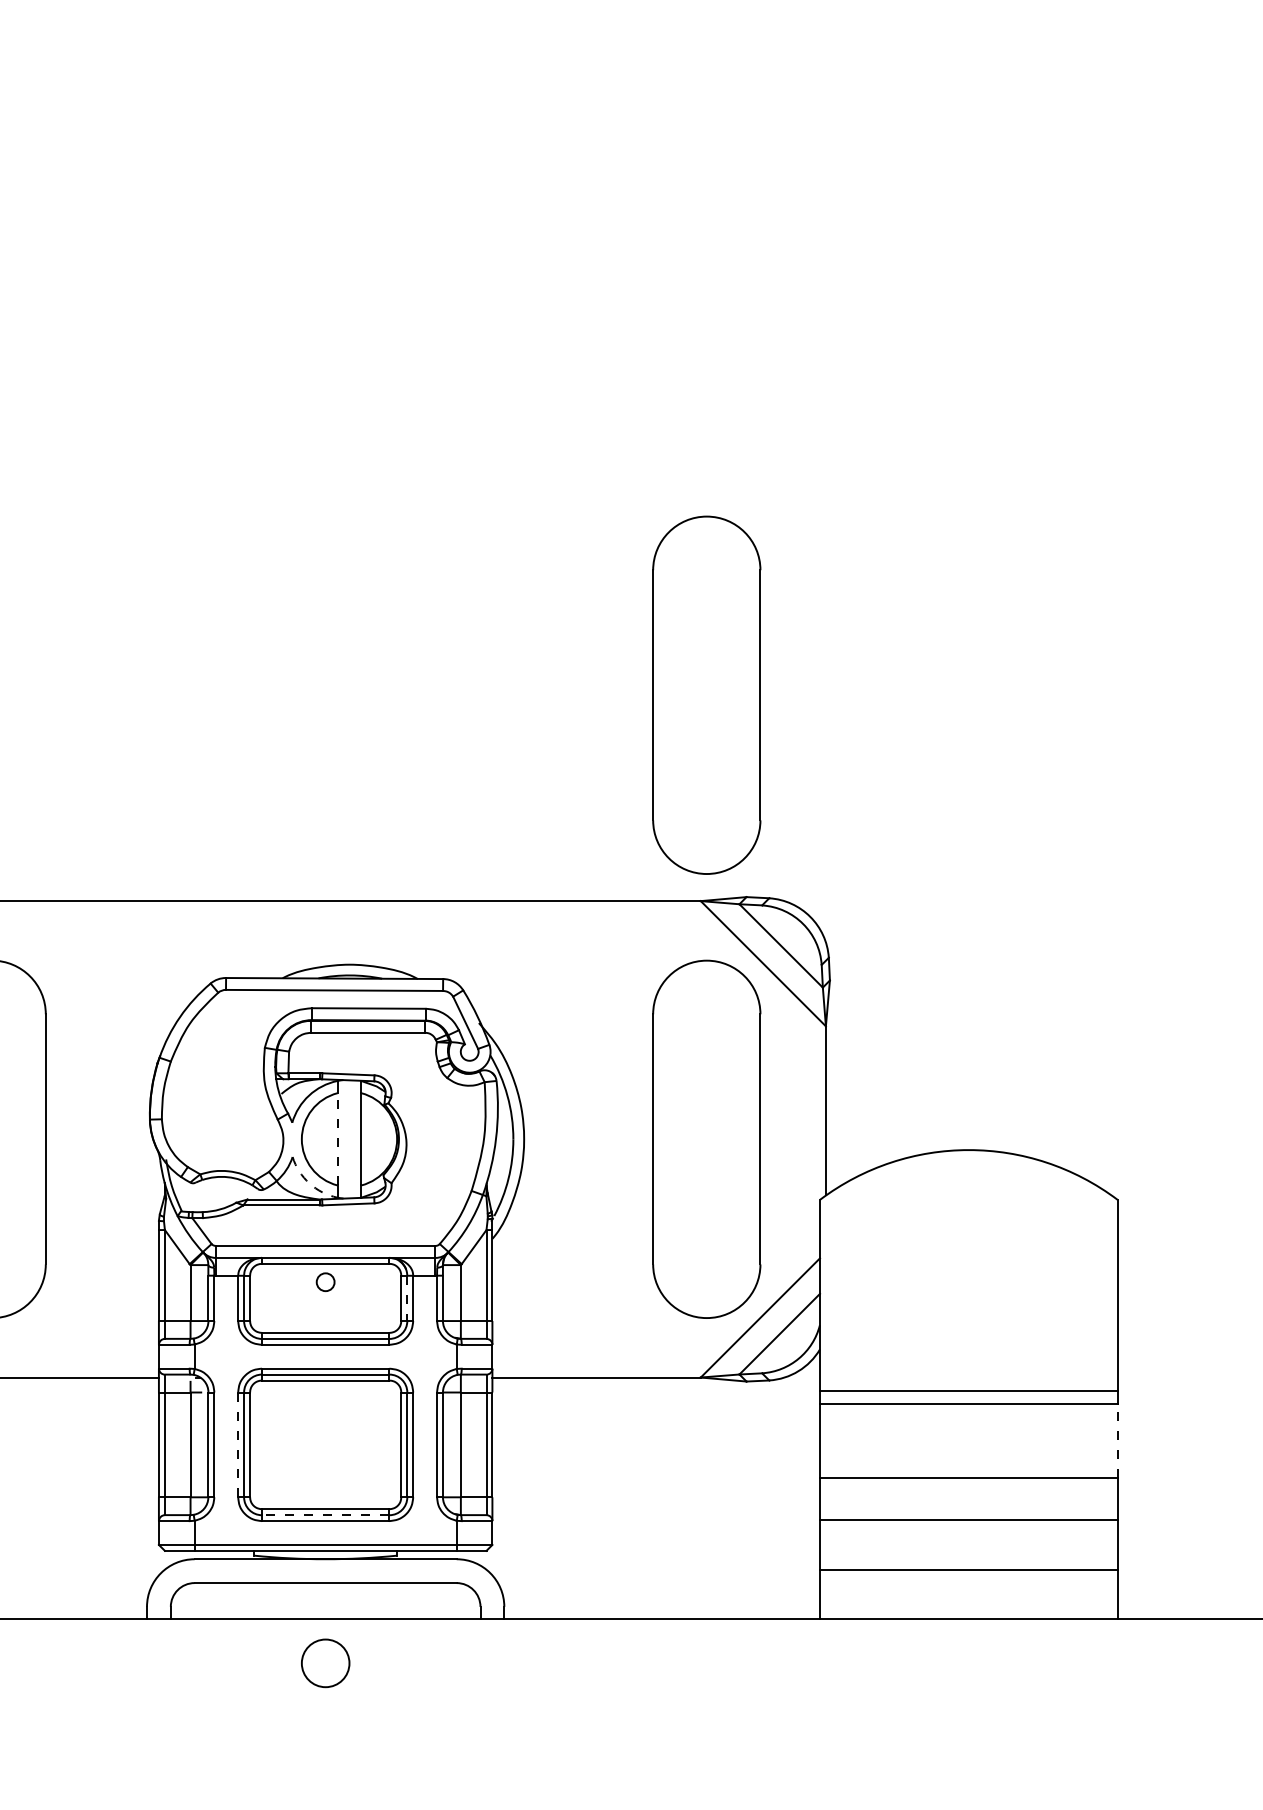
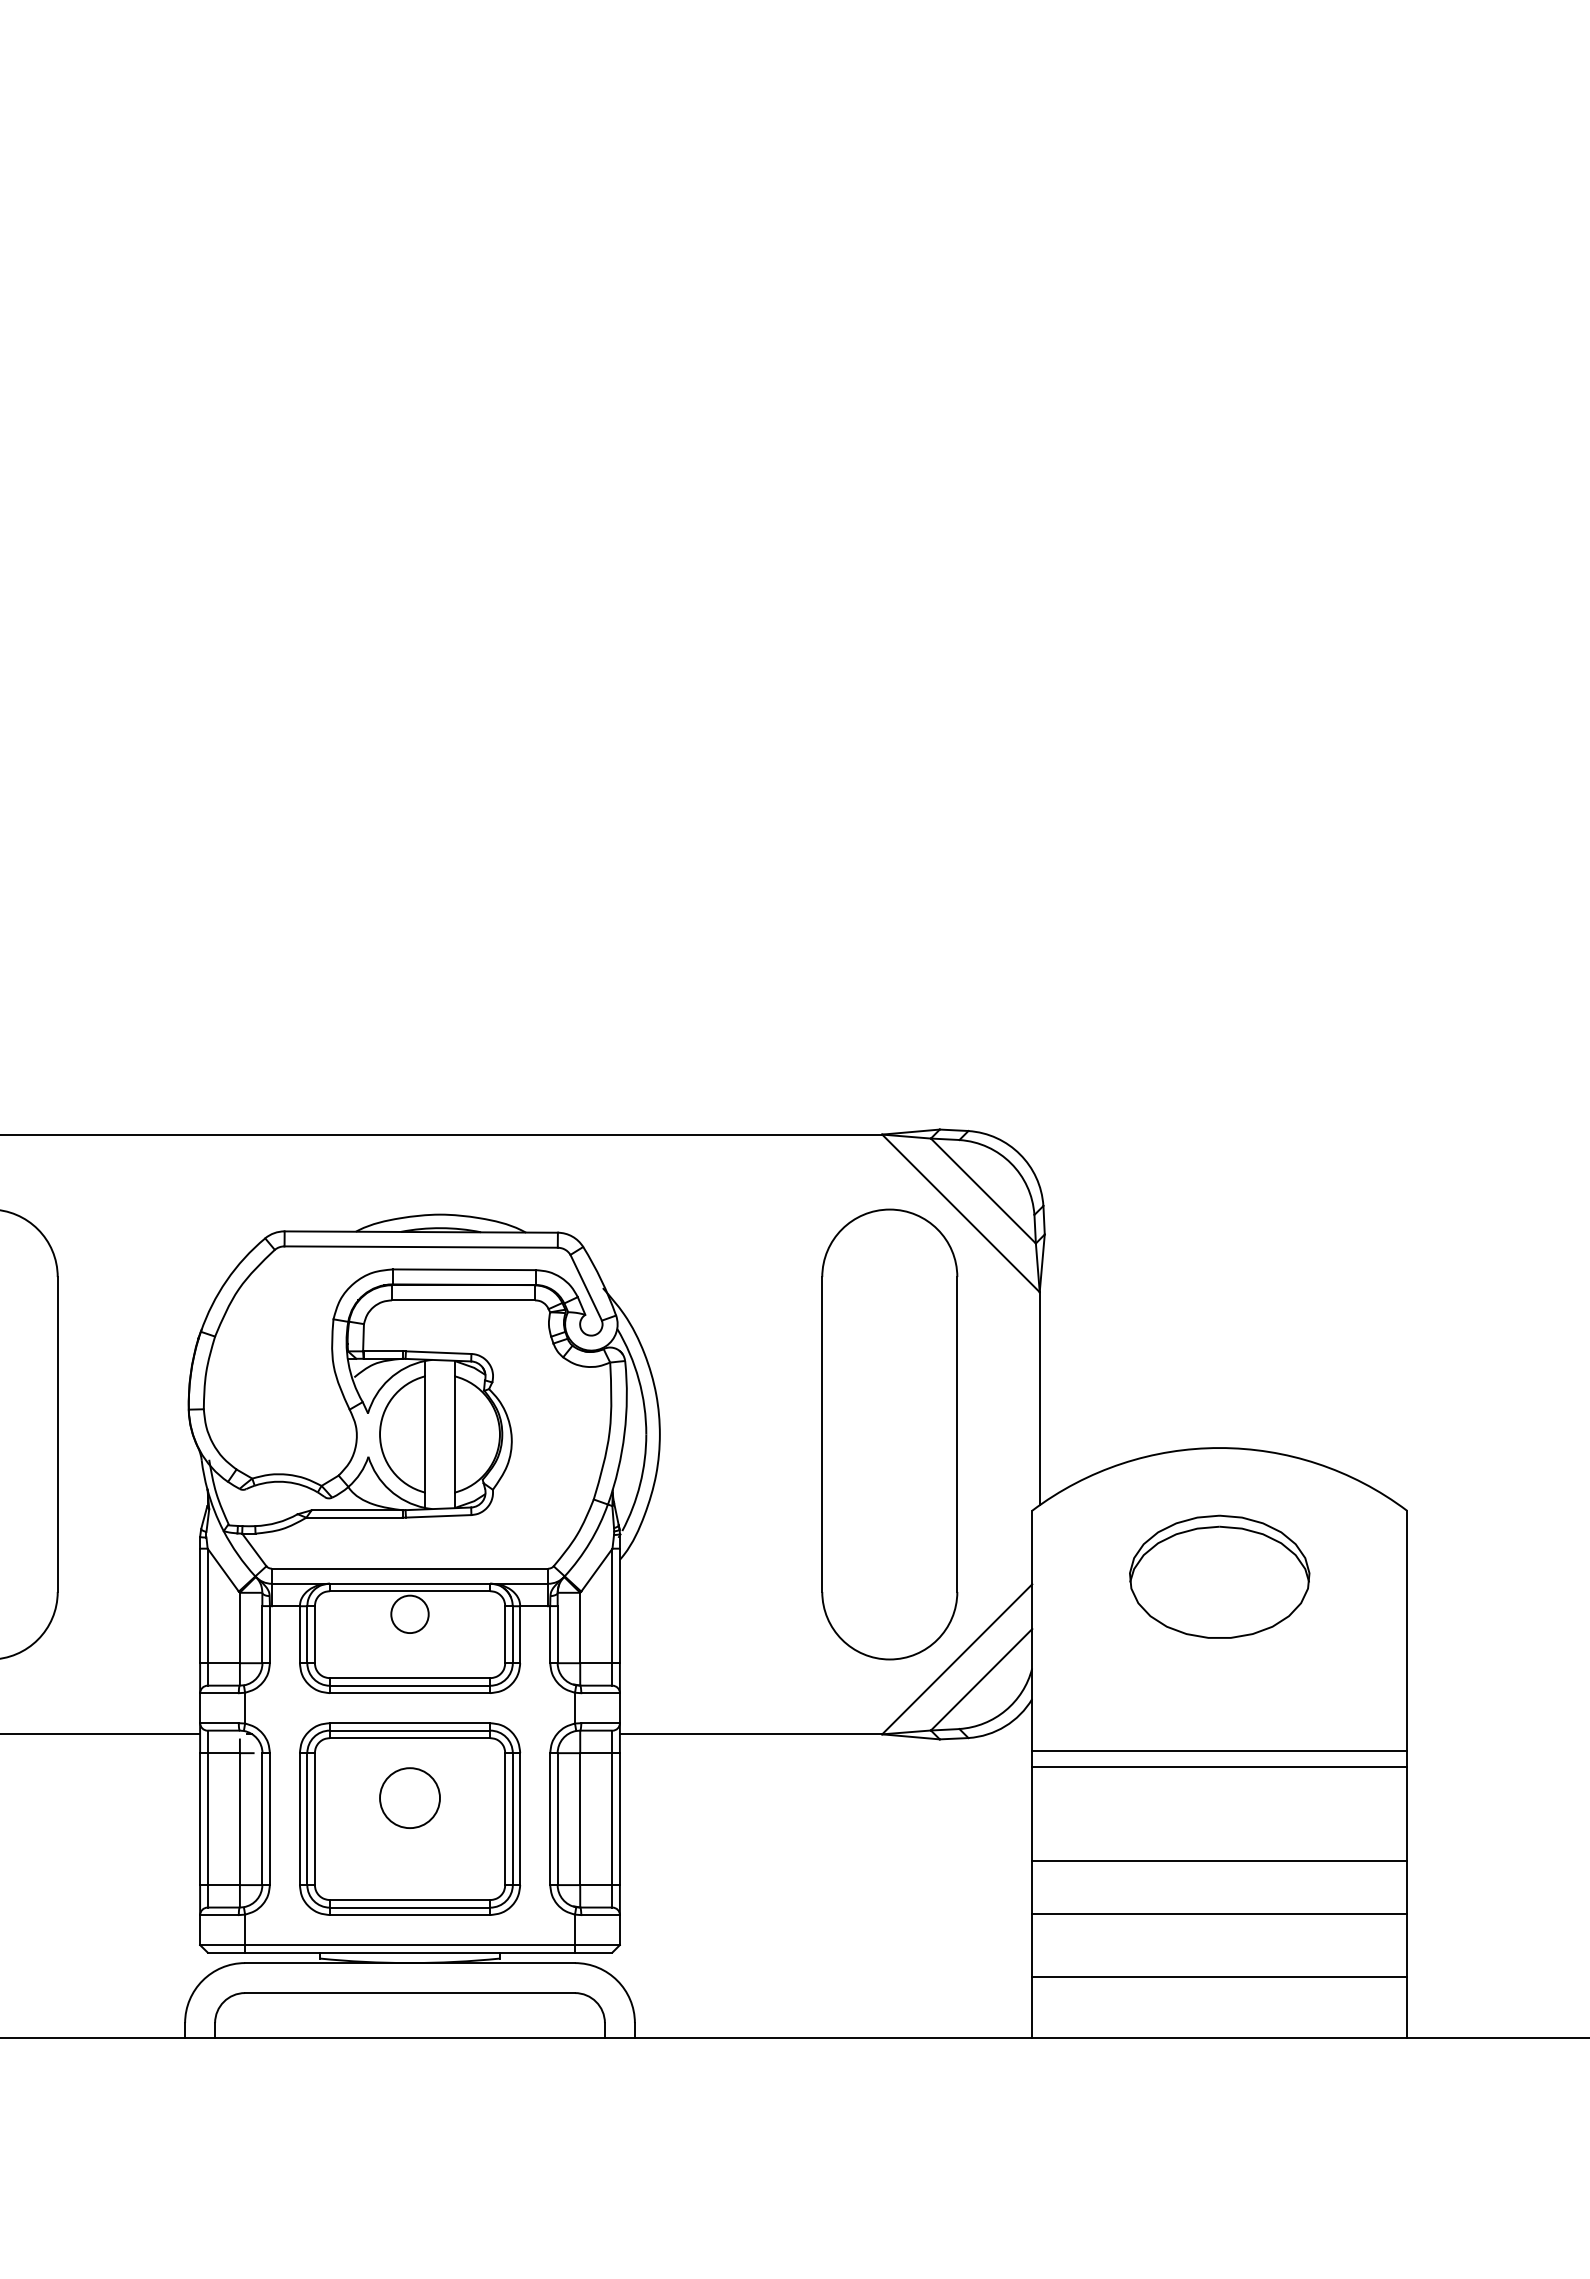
part: (706, 695) -> (889, 875), removed
line: (337, 1138) -> (425, 1433), dashed -> solid
arc: (309, 1183) -> (389, 1490), dashed -> solid
part: (968, 1252) -> (1219, 1576), added
circle: (325, 1282) -> (409, 1614), size x1.67
line: (407, 1299) -> (512, 1635), dashed -> solid
line: (1118, 1440) -> (1407, 1813), dashed -> solid
line: (237, 1445) -> (299, 1819), dashed -> solid
line: (325, 1515) -> (409, 1907), dashed -> solid
circle: (325, 1662) -> (409, 1797), moved

